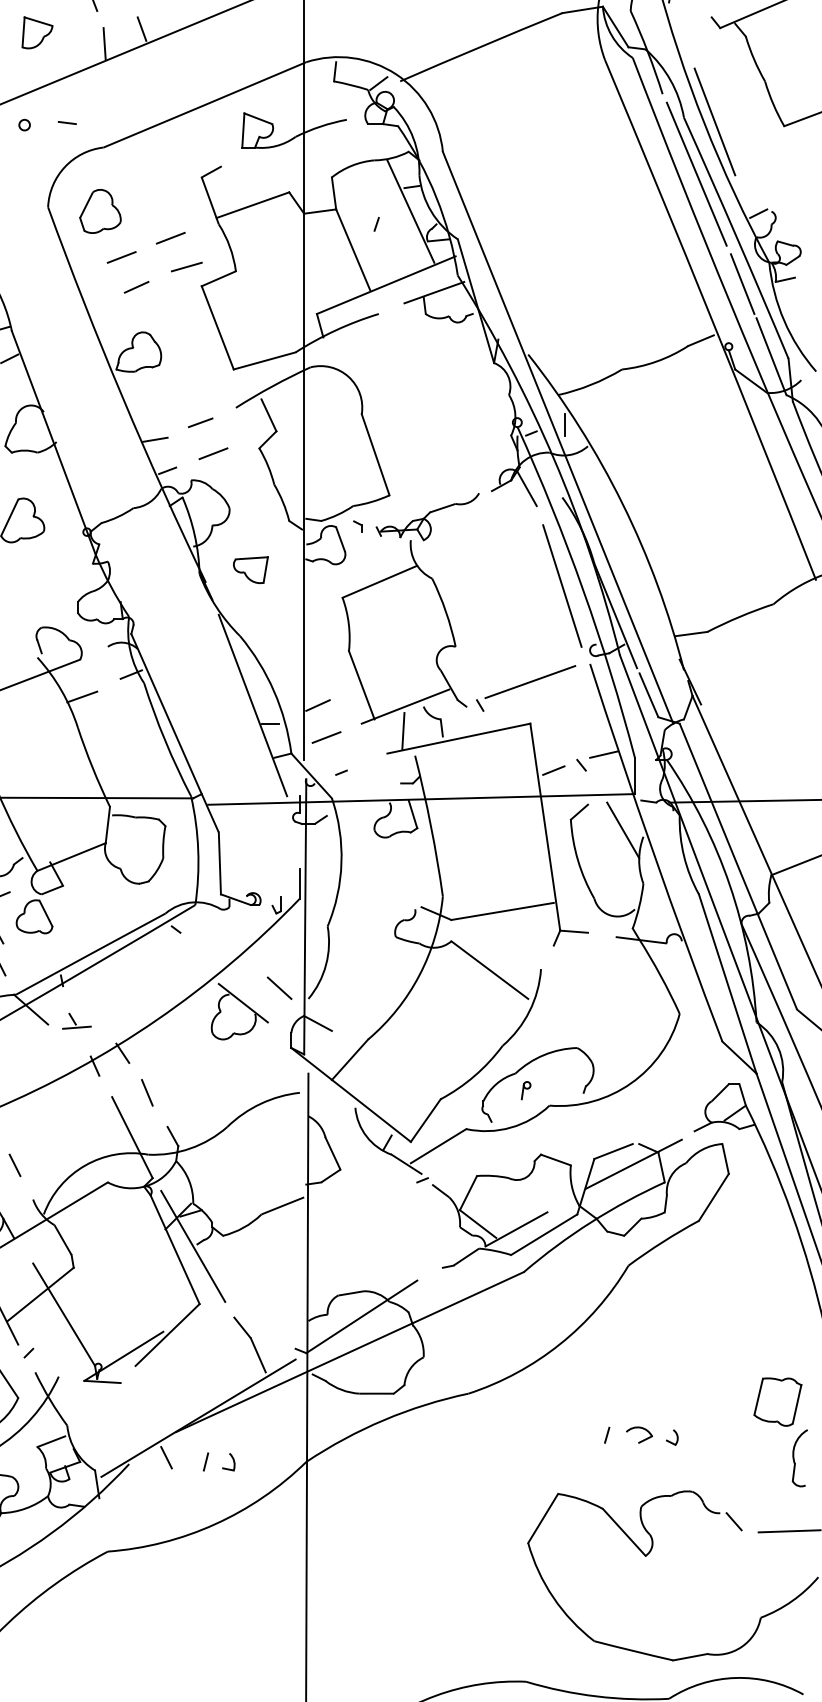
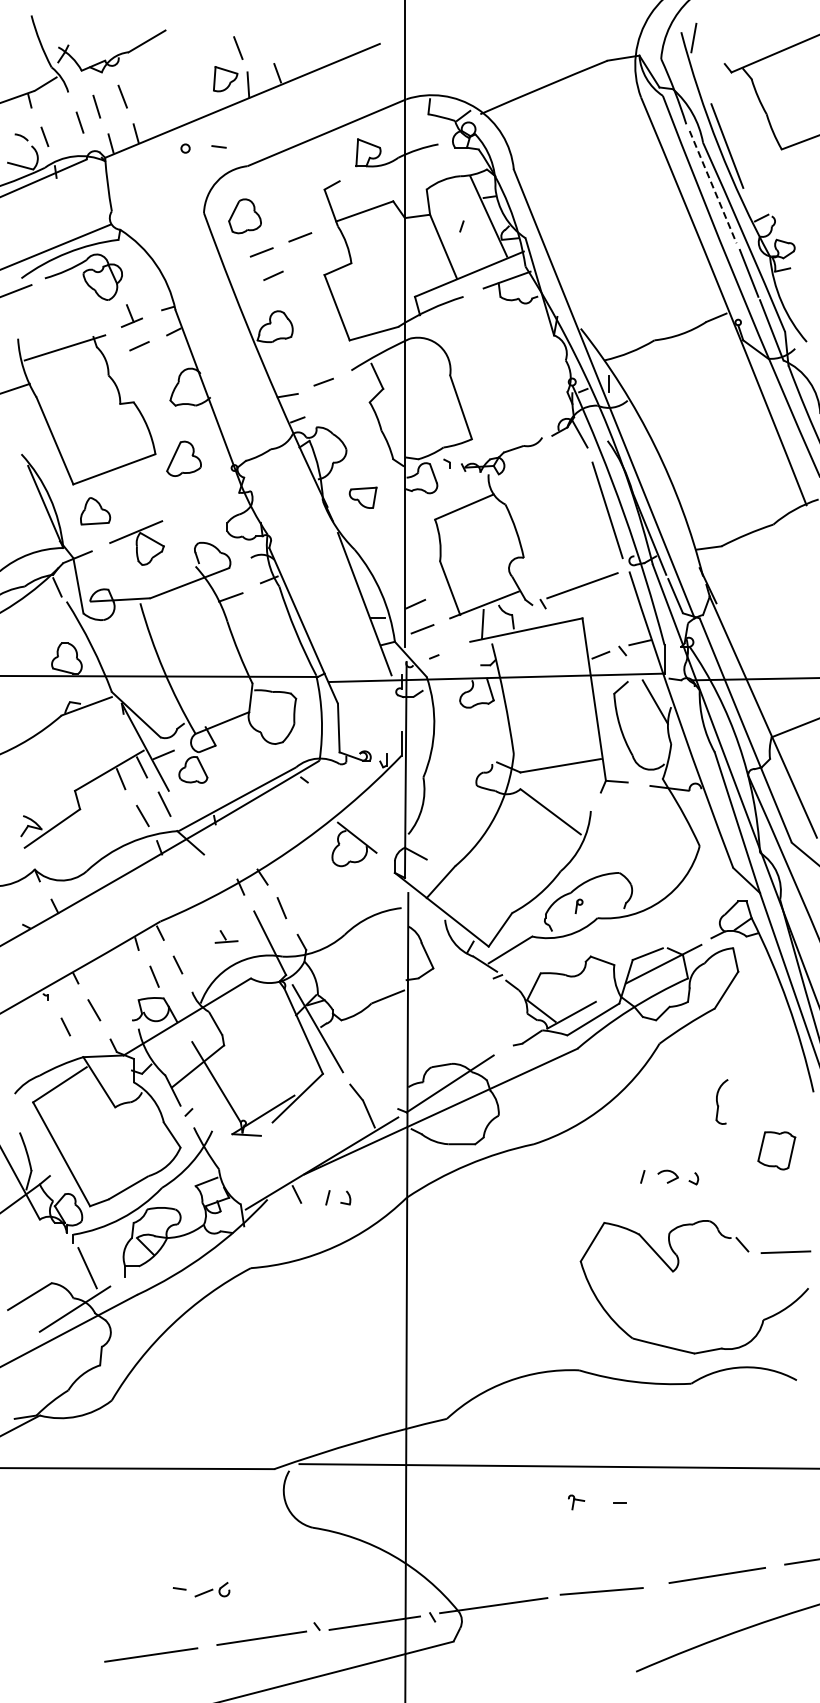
part: (37, 33) -> (225, 79), moved
line: (697, 174) -> (713, 187), solid -> dashed
line: (186, 266) -> (312, 259), removed
line: (213, 453) -> (333, 406), removed
line: (279, 987) -> (385, 825), removed
part: (76, 1020) -> (226, 936), moved
part: (799, 1457) -> (721, 1101), moved

